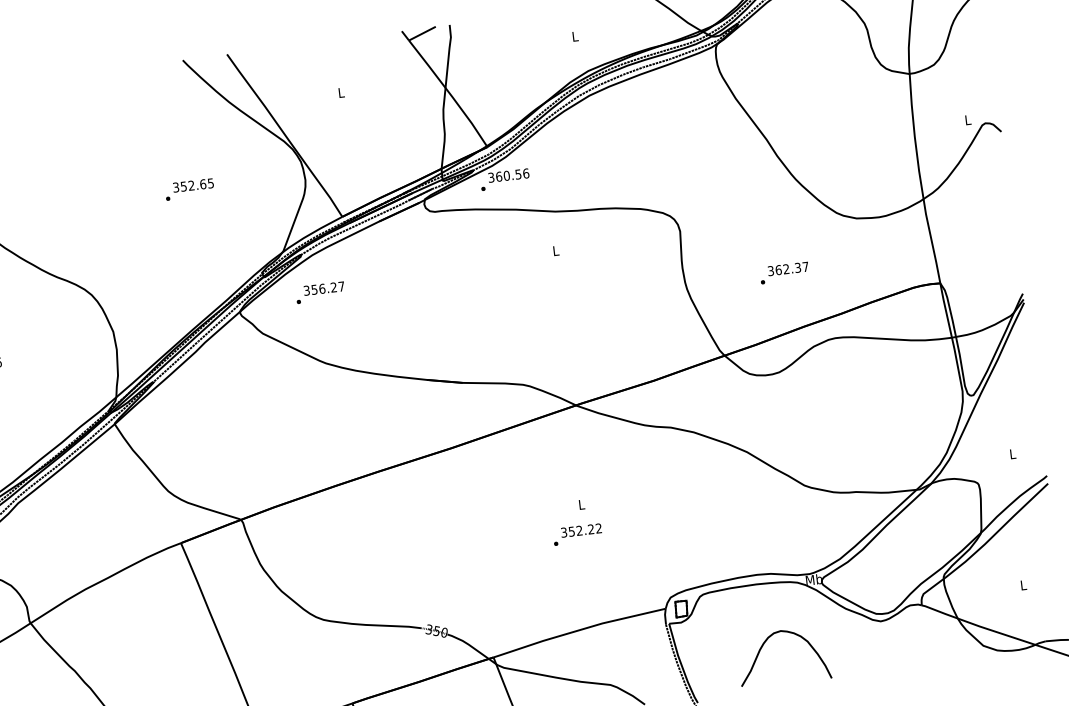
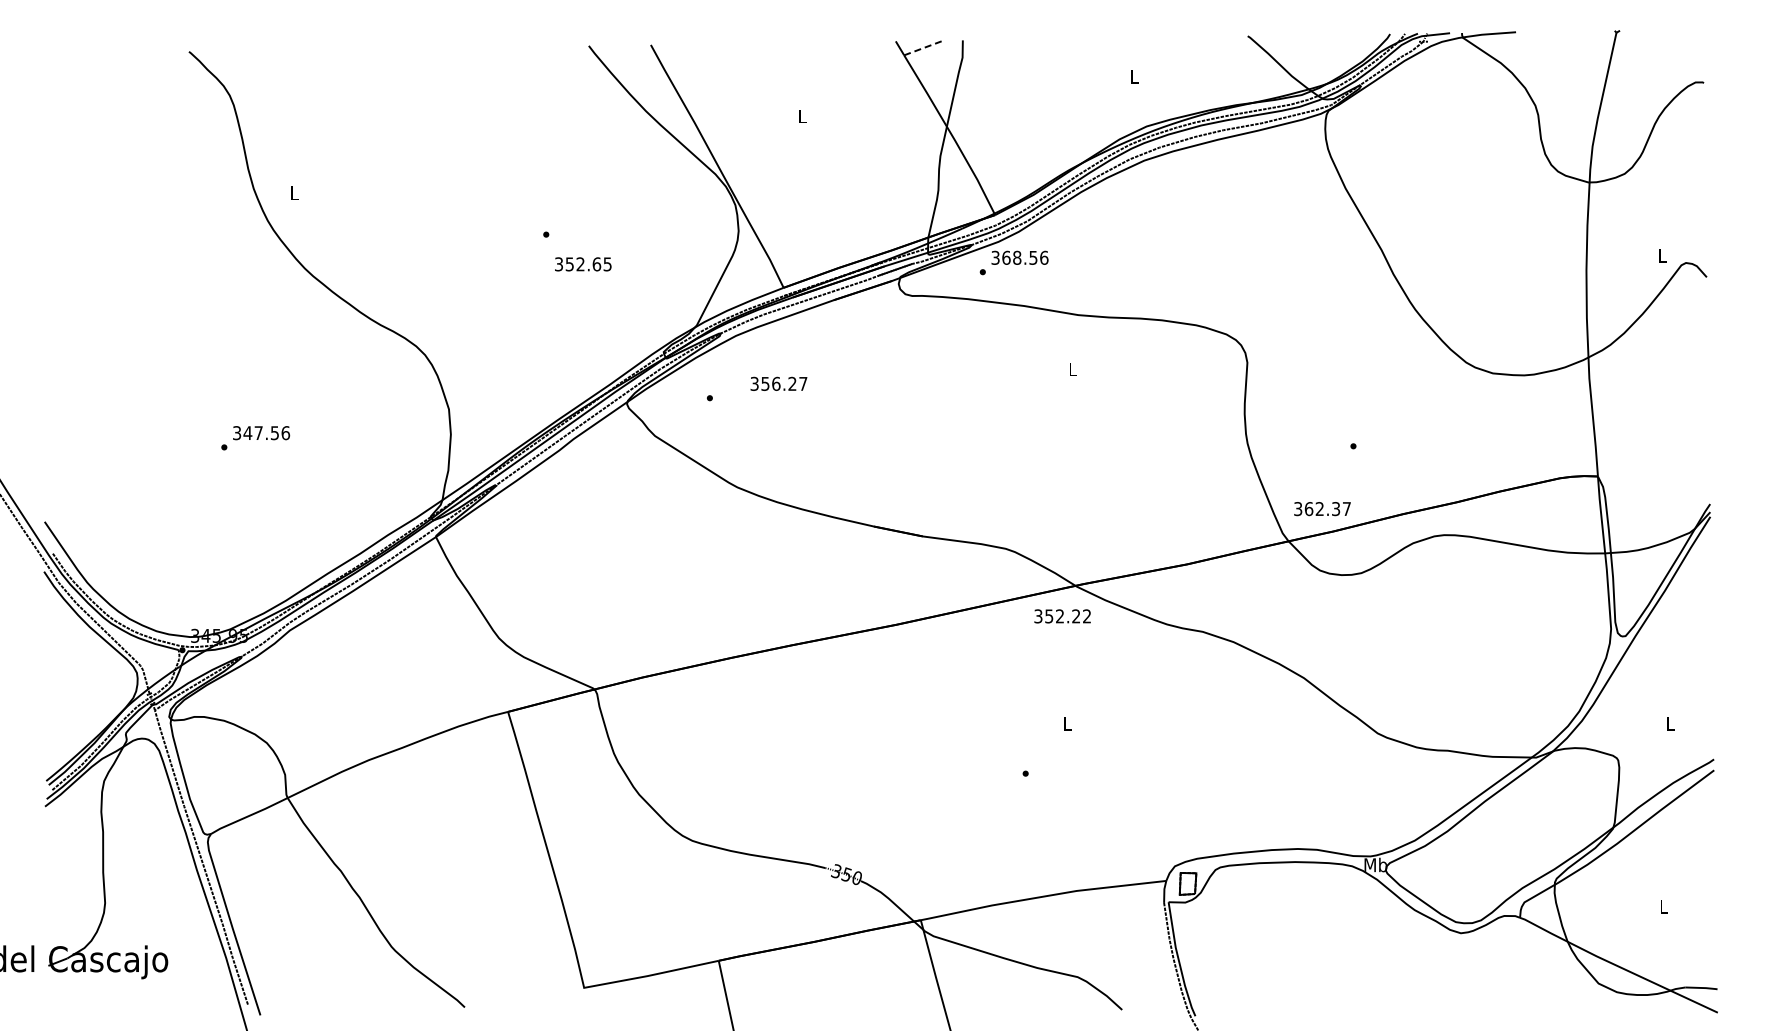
line: (422, 34) -> (923, 48), solid -> dashed
text: (506, 175) -> (1017, 257), 360.56 -> 368.56
text: (193, 185) -> (583, 264), moved
text: (788, 269) -> (1322, 509), moved
text: (323, 288) -> (778, 383), moved
text: (581, 530) -> (1062, 616), moved
curve: (763, 646) -> (1294, 948), removed

